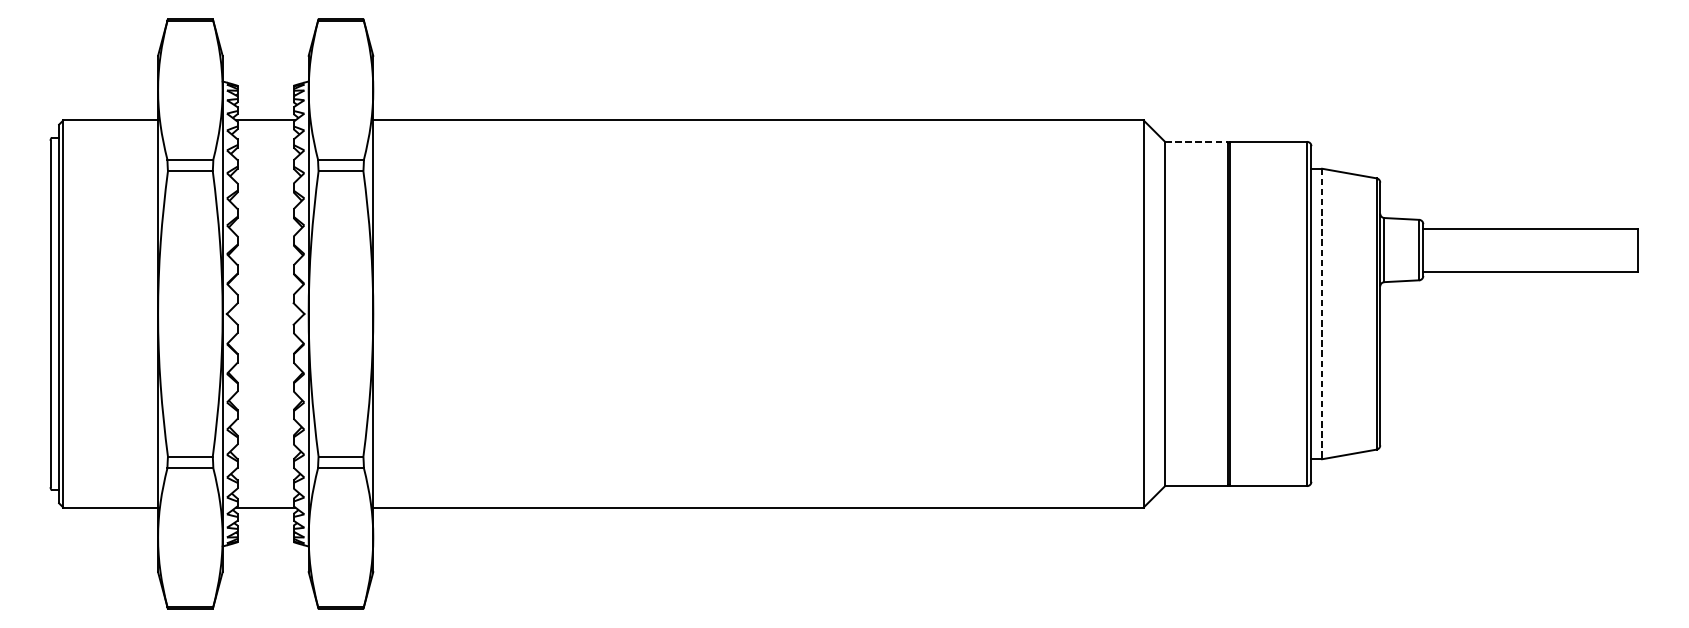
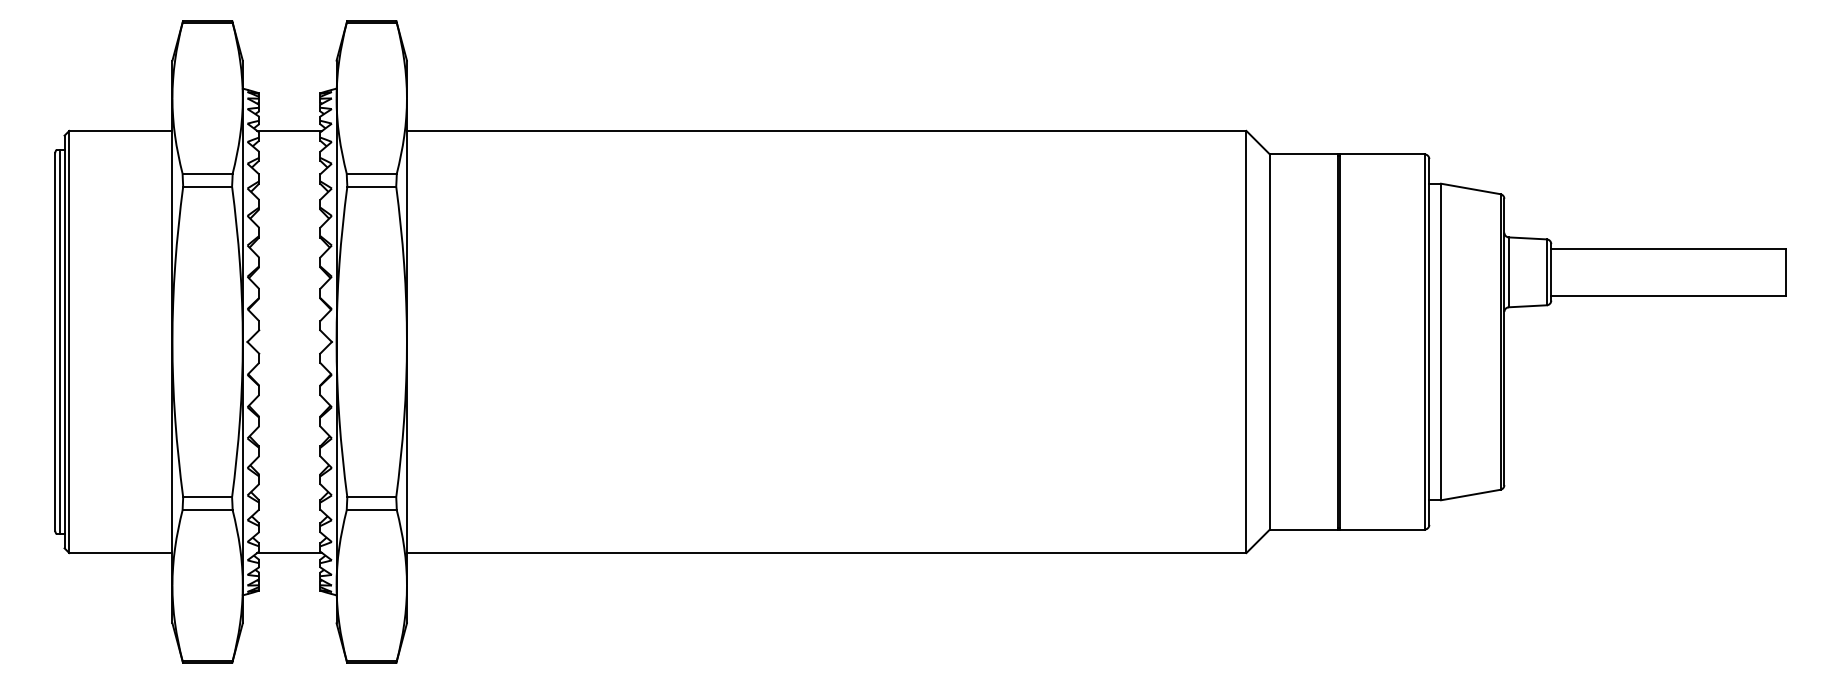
line: (1196, 141) -> (1304, 154), dashed -> solid
line: (54, 313) -> (59, 341), added
line: (1322, 314) -> (1441, 342), dashed -> solid

